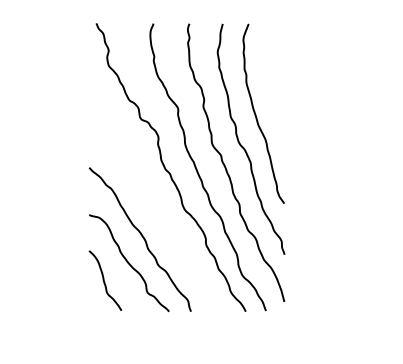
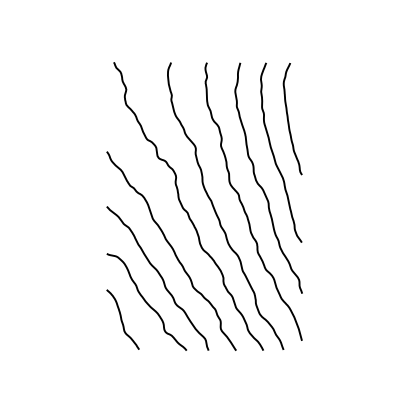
curve: (271, 82) -> (289, 121), added
curve: (154, 211) -> (172, 250), added

